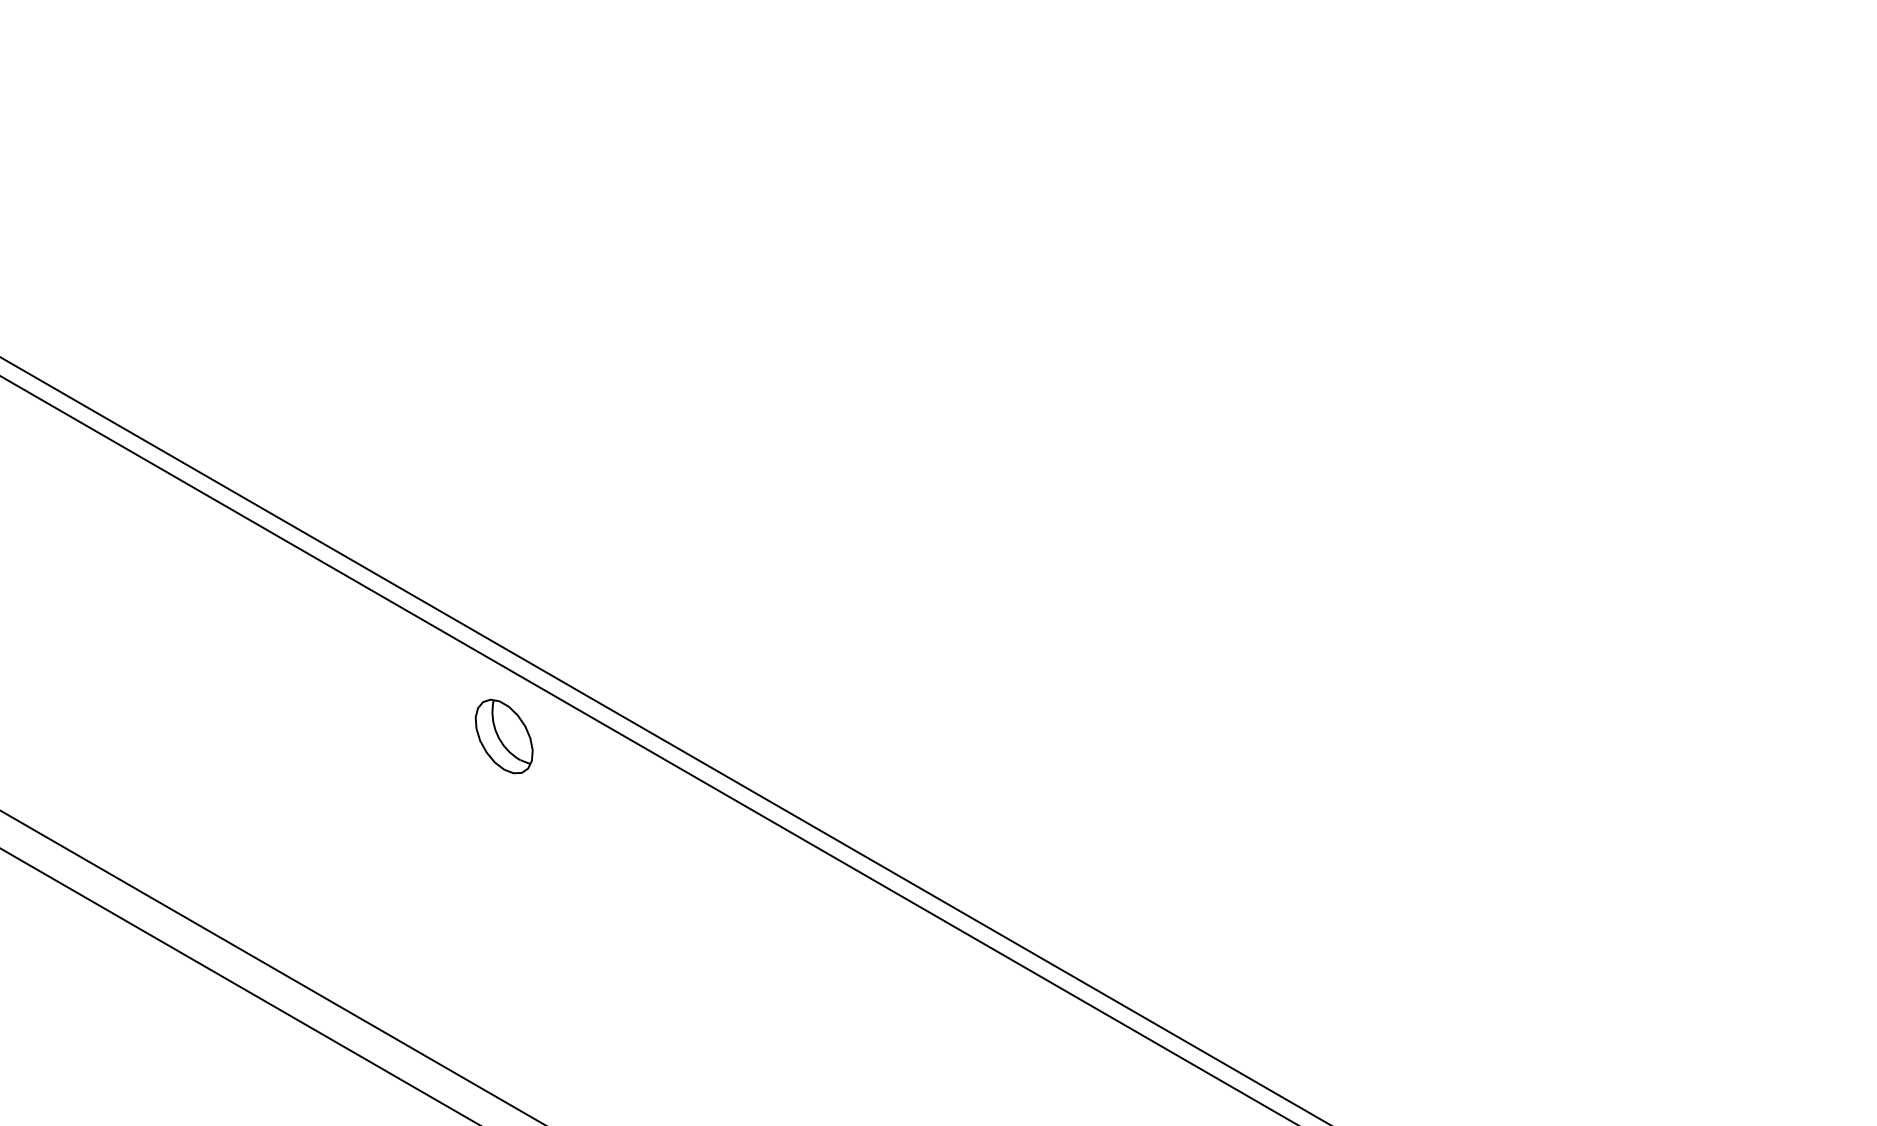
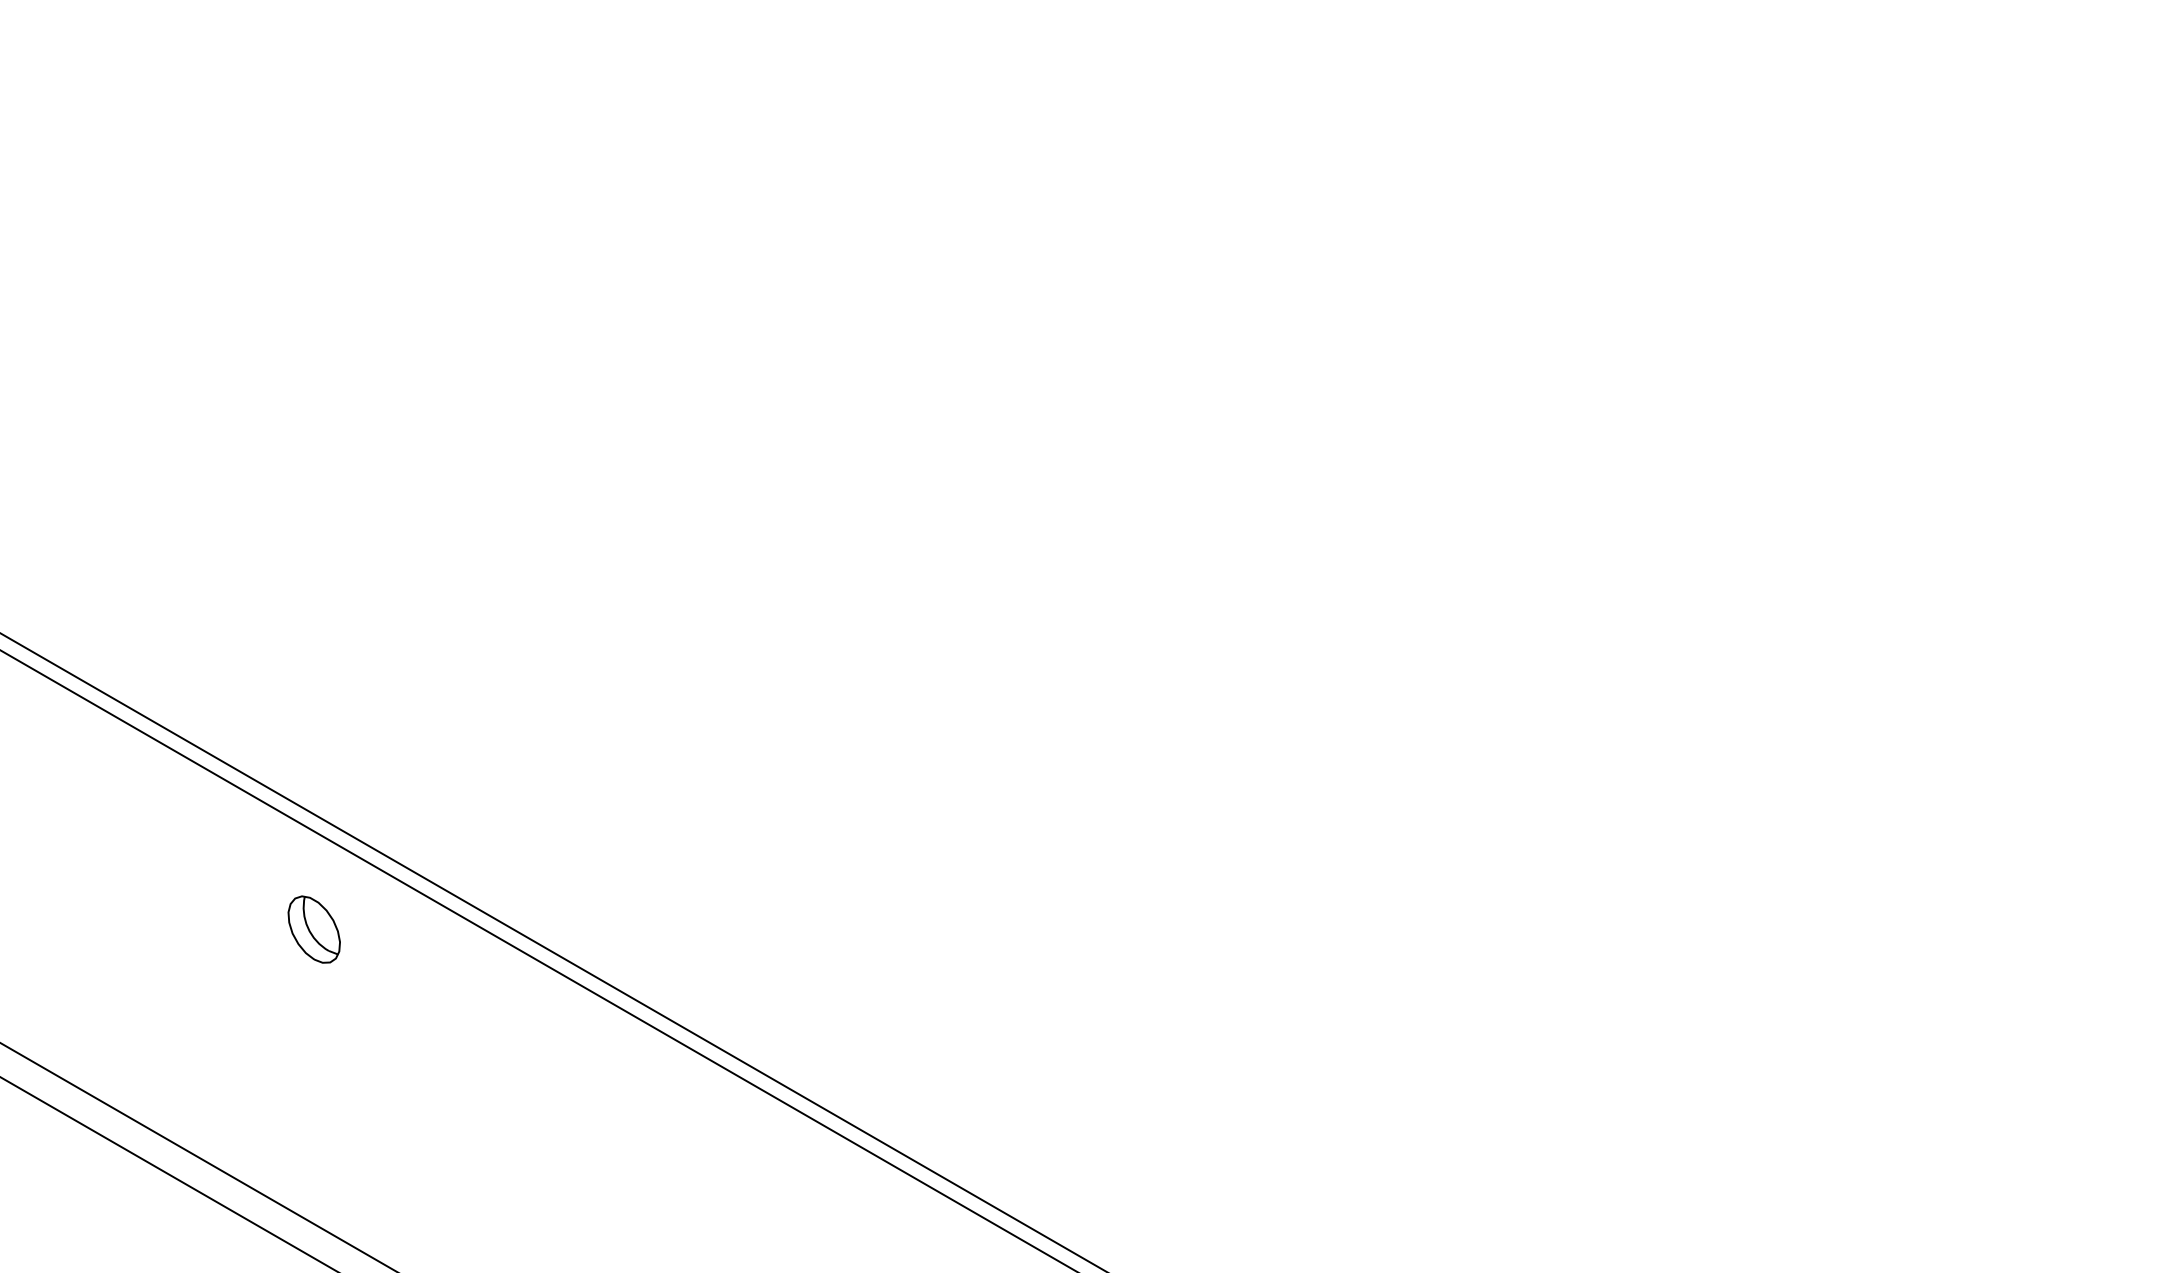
part: (503, 736) -> (313, 929), moved

